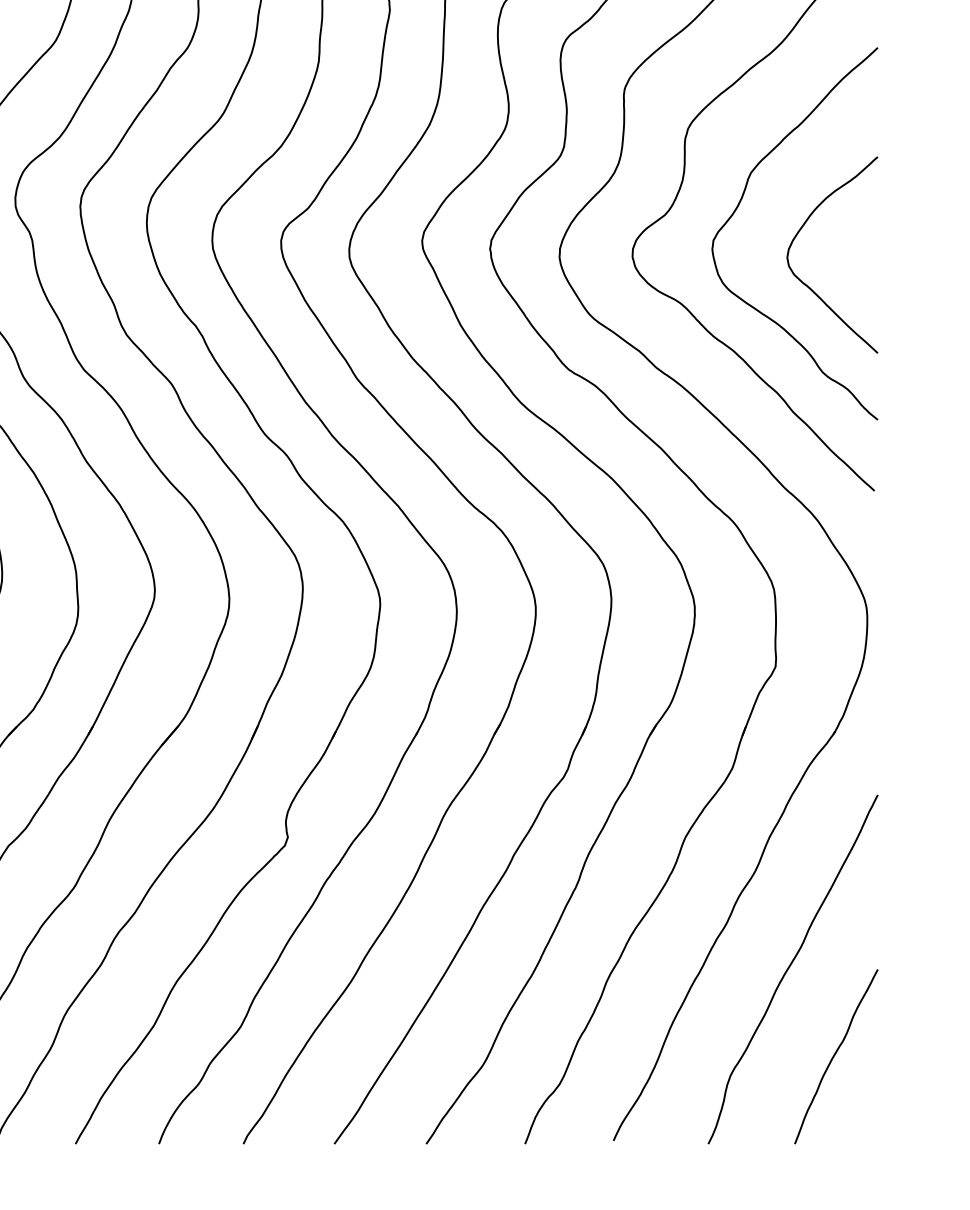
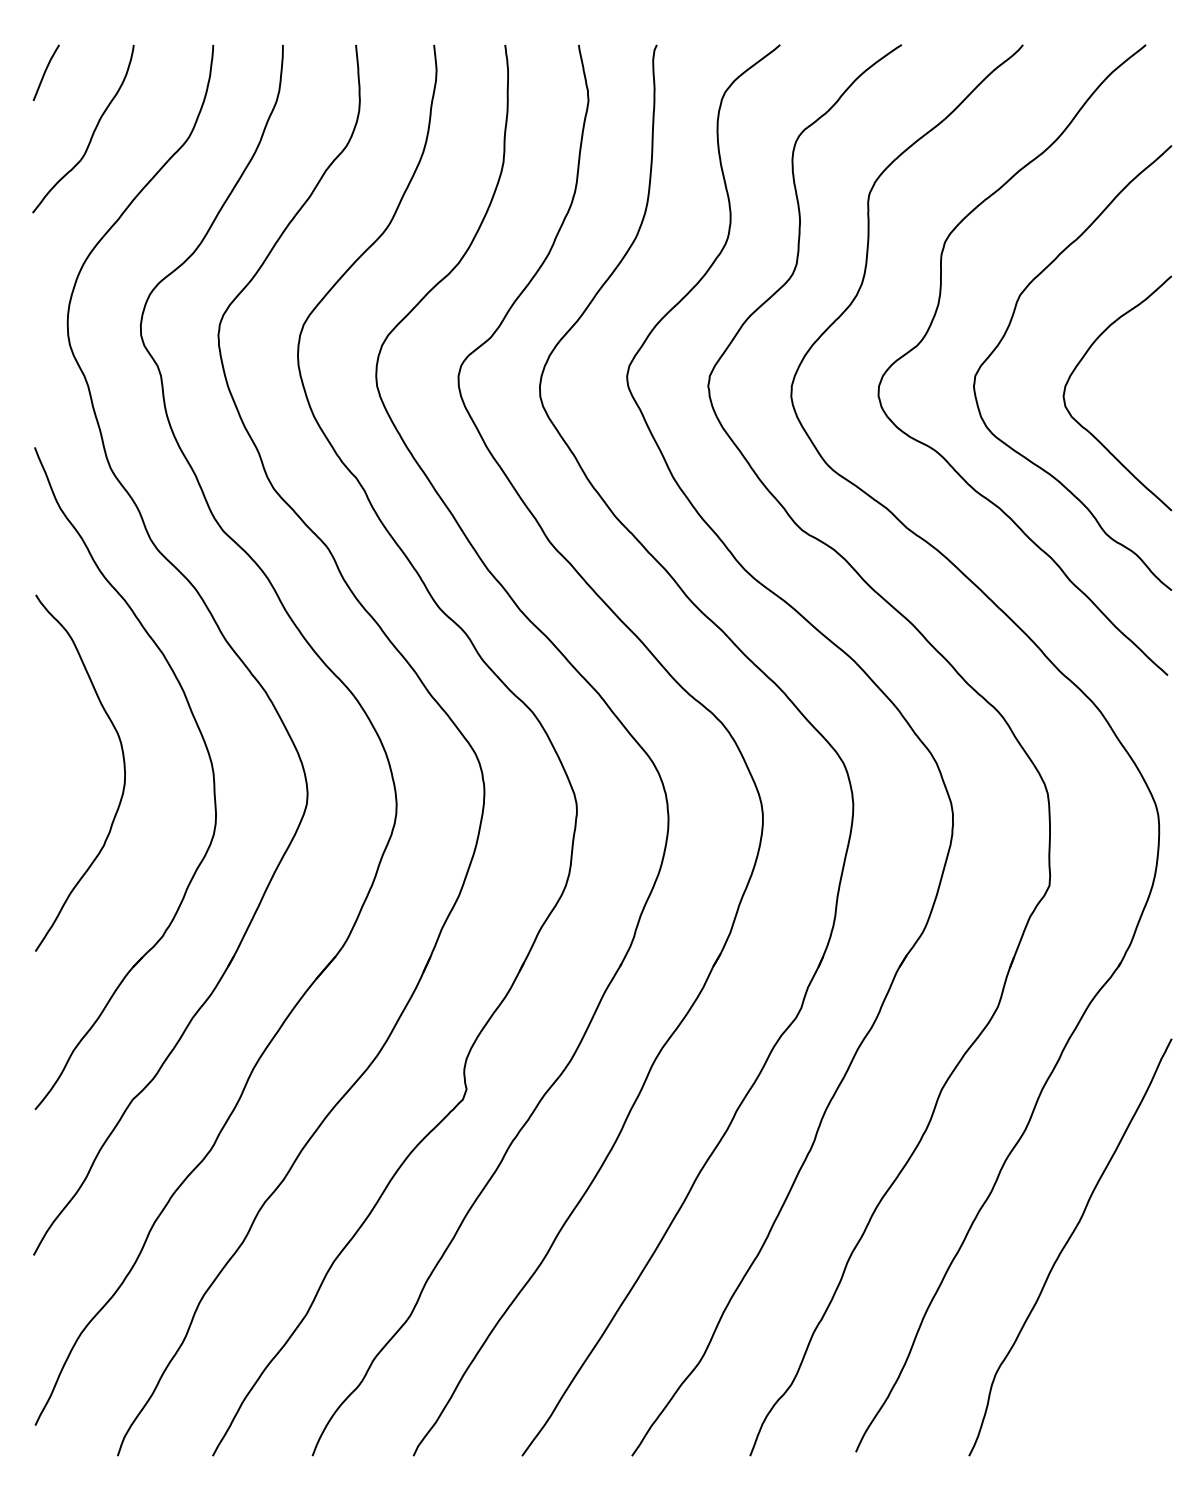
curve: (835, 1054) -> (1121, 1349), removed

